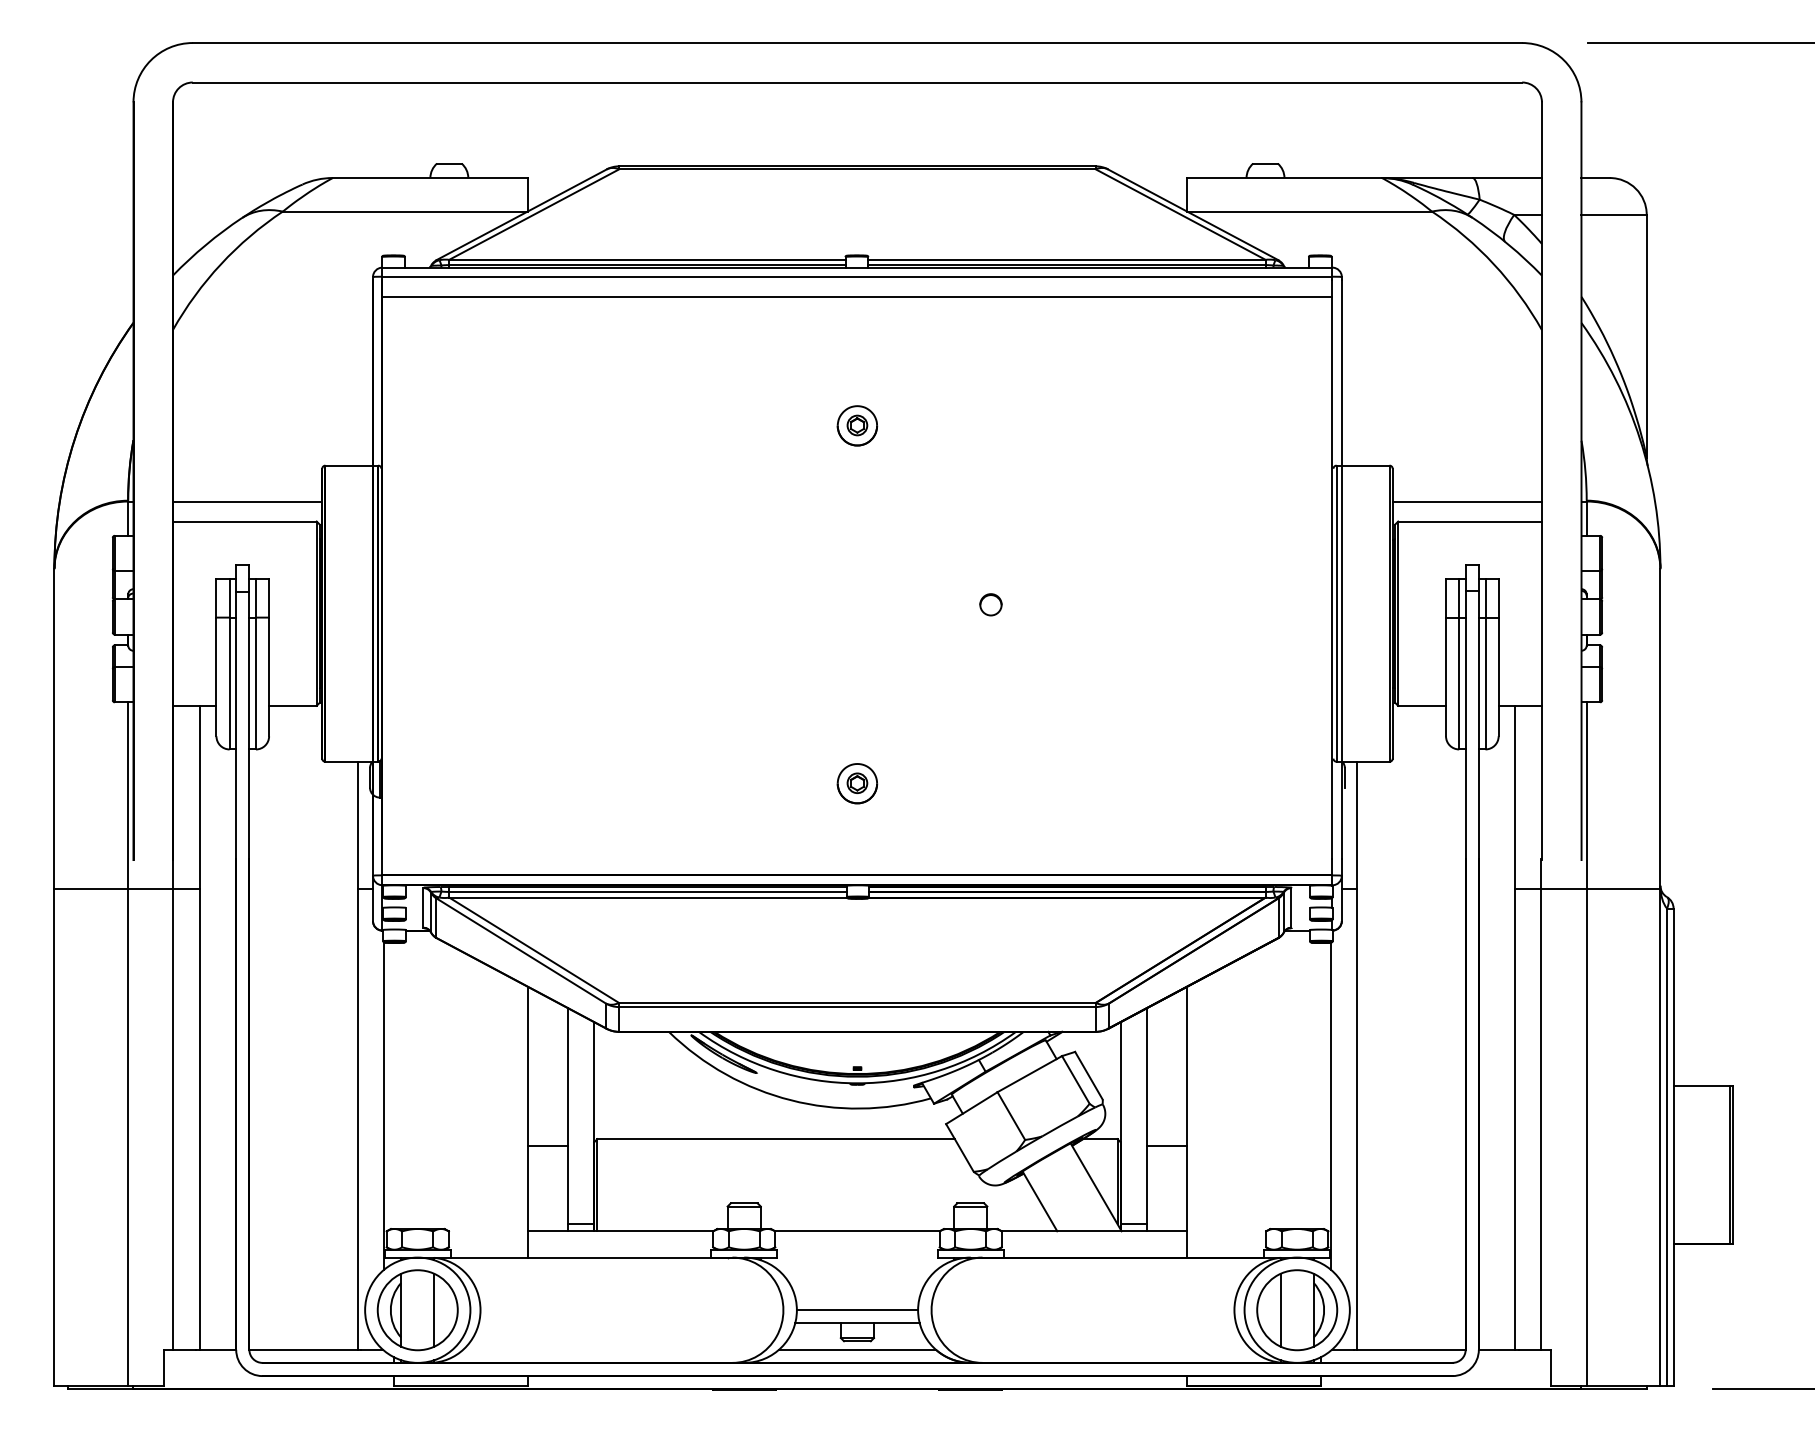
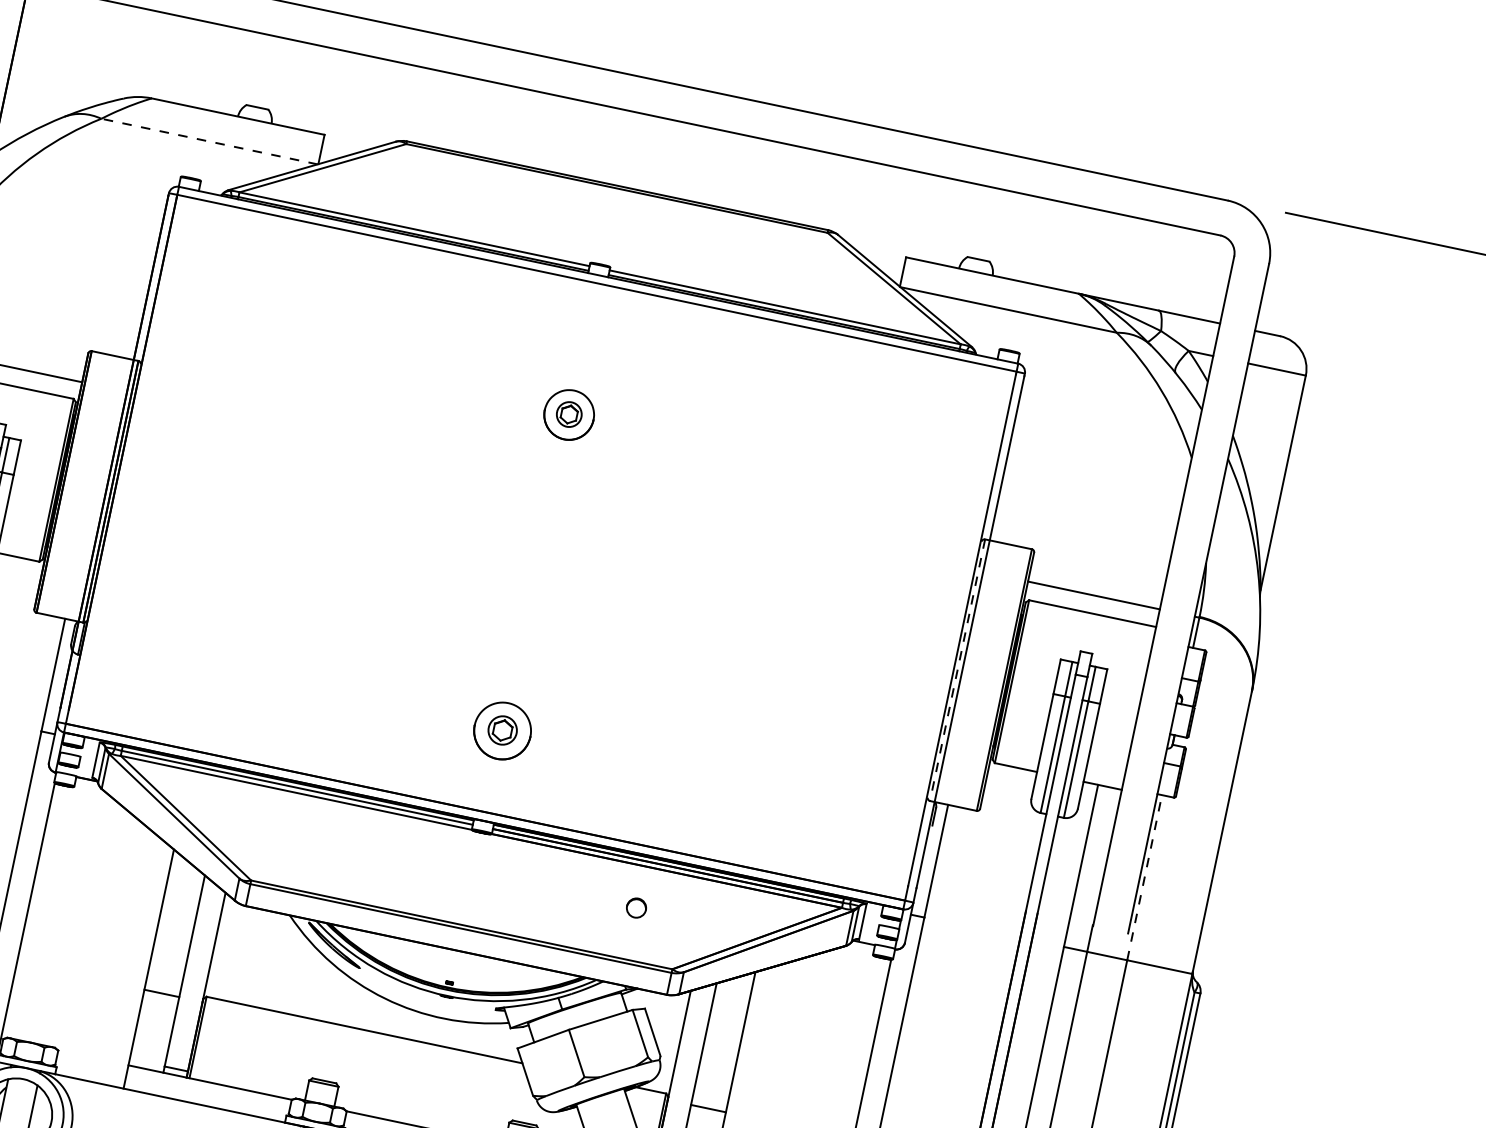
line: (404, 211) -> (208, 141), solid -> dashed
line: (857, 296) -> (593, 300), removed
part: (857, 425) -> (569, 414), size x1.4
part: (990, 604) -> (636, 907), moved
line: (1336, 614) -> (957, 670), solid -> dashed
part: (857, 783) -> (502, 731), size x1.6
line: (1586, 795) -> (1144, 877), solid -> dashed

